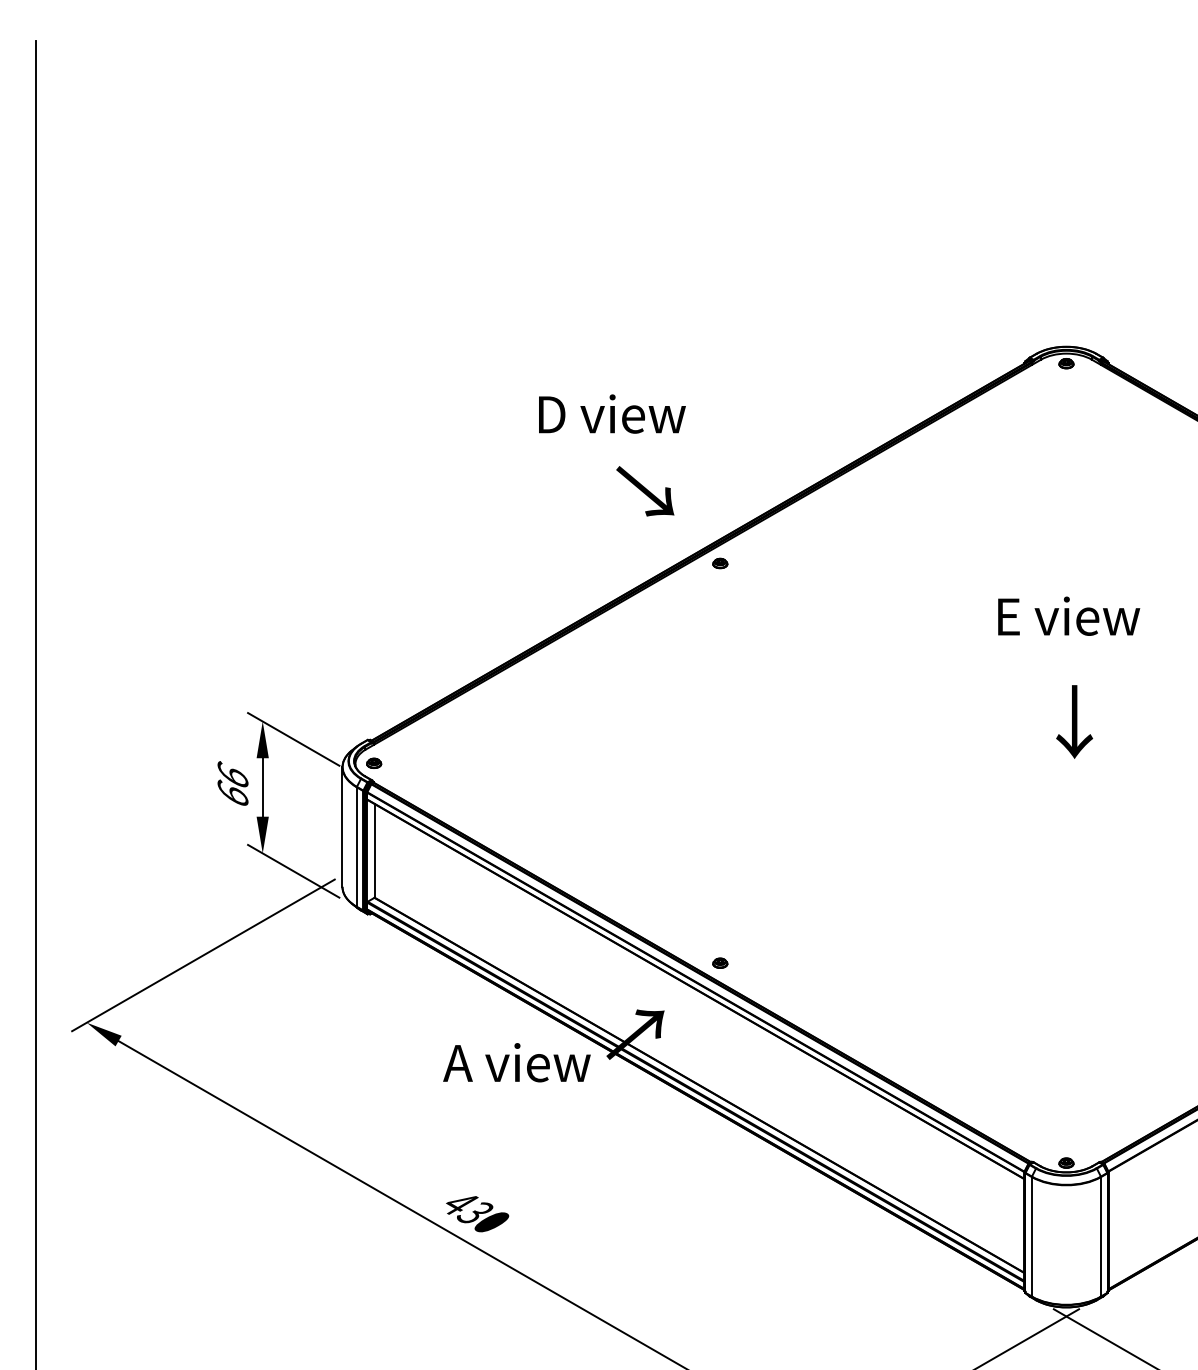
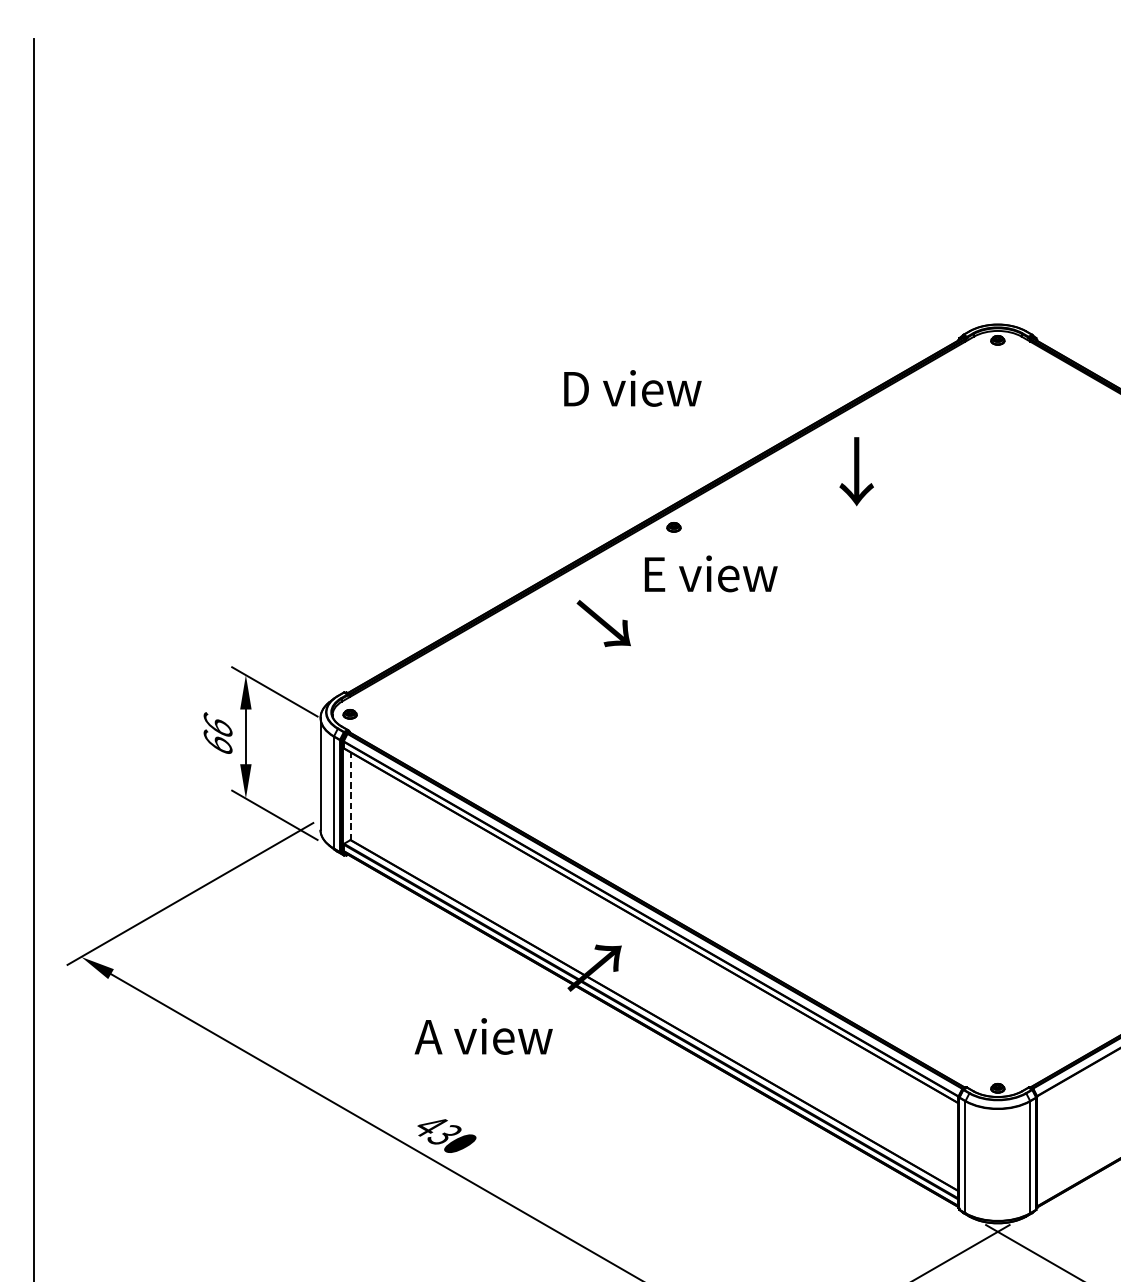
text: (612, 413) -> (633, 387), moved
text: (645, 491) -> (604, 623), moved
text: (1069, 615) -> (711, 573), moved
text: (1074, 721) -> (856, 471), moved
line: (375, 851) -> (351, 796), solid -> dashed
part: (720, 962) -> (674, 900), removed
text: (516, 1062) -> (483, 1036), moved

